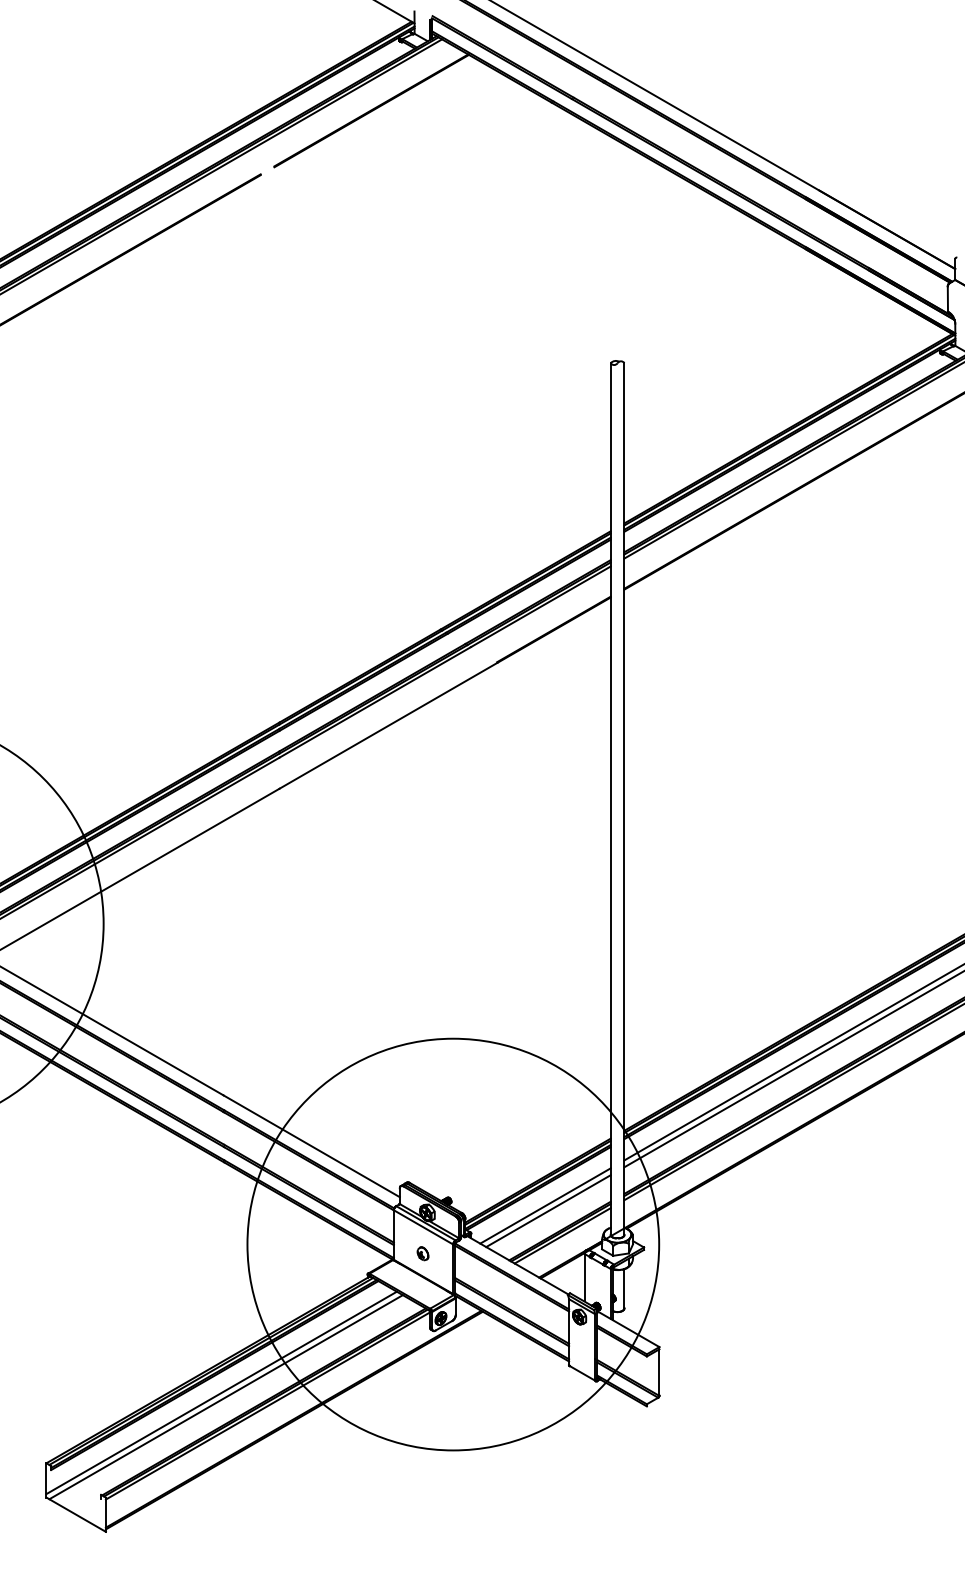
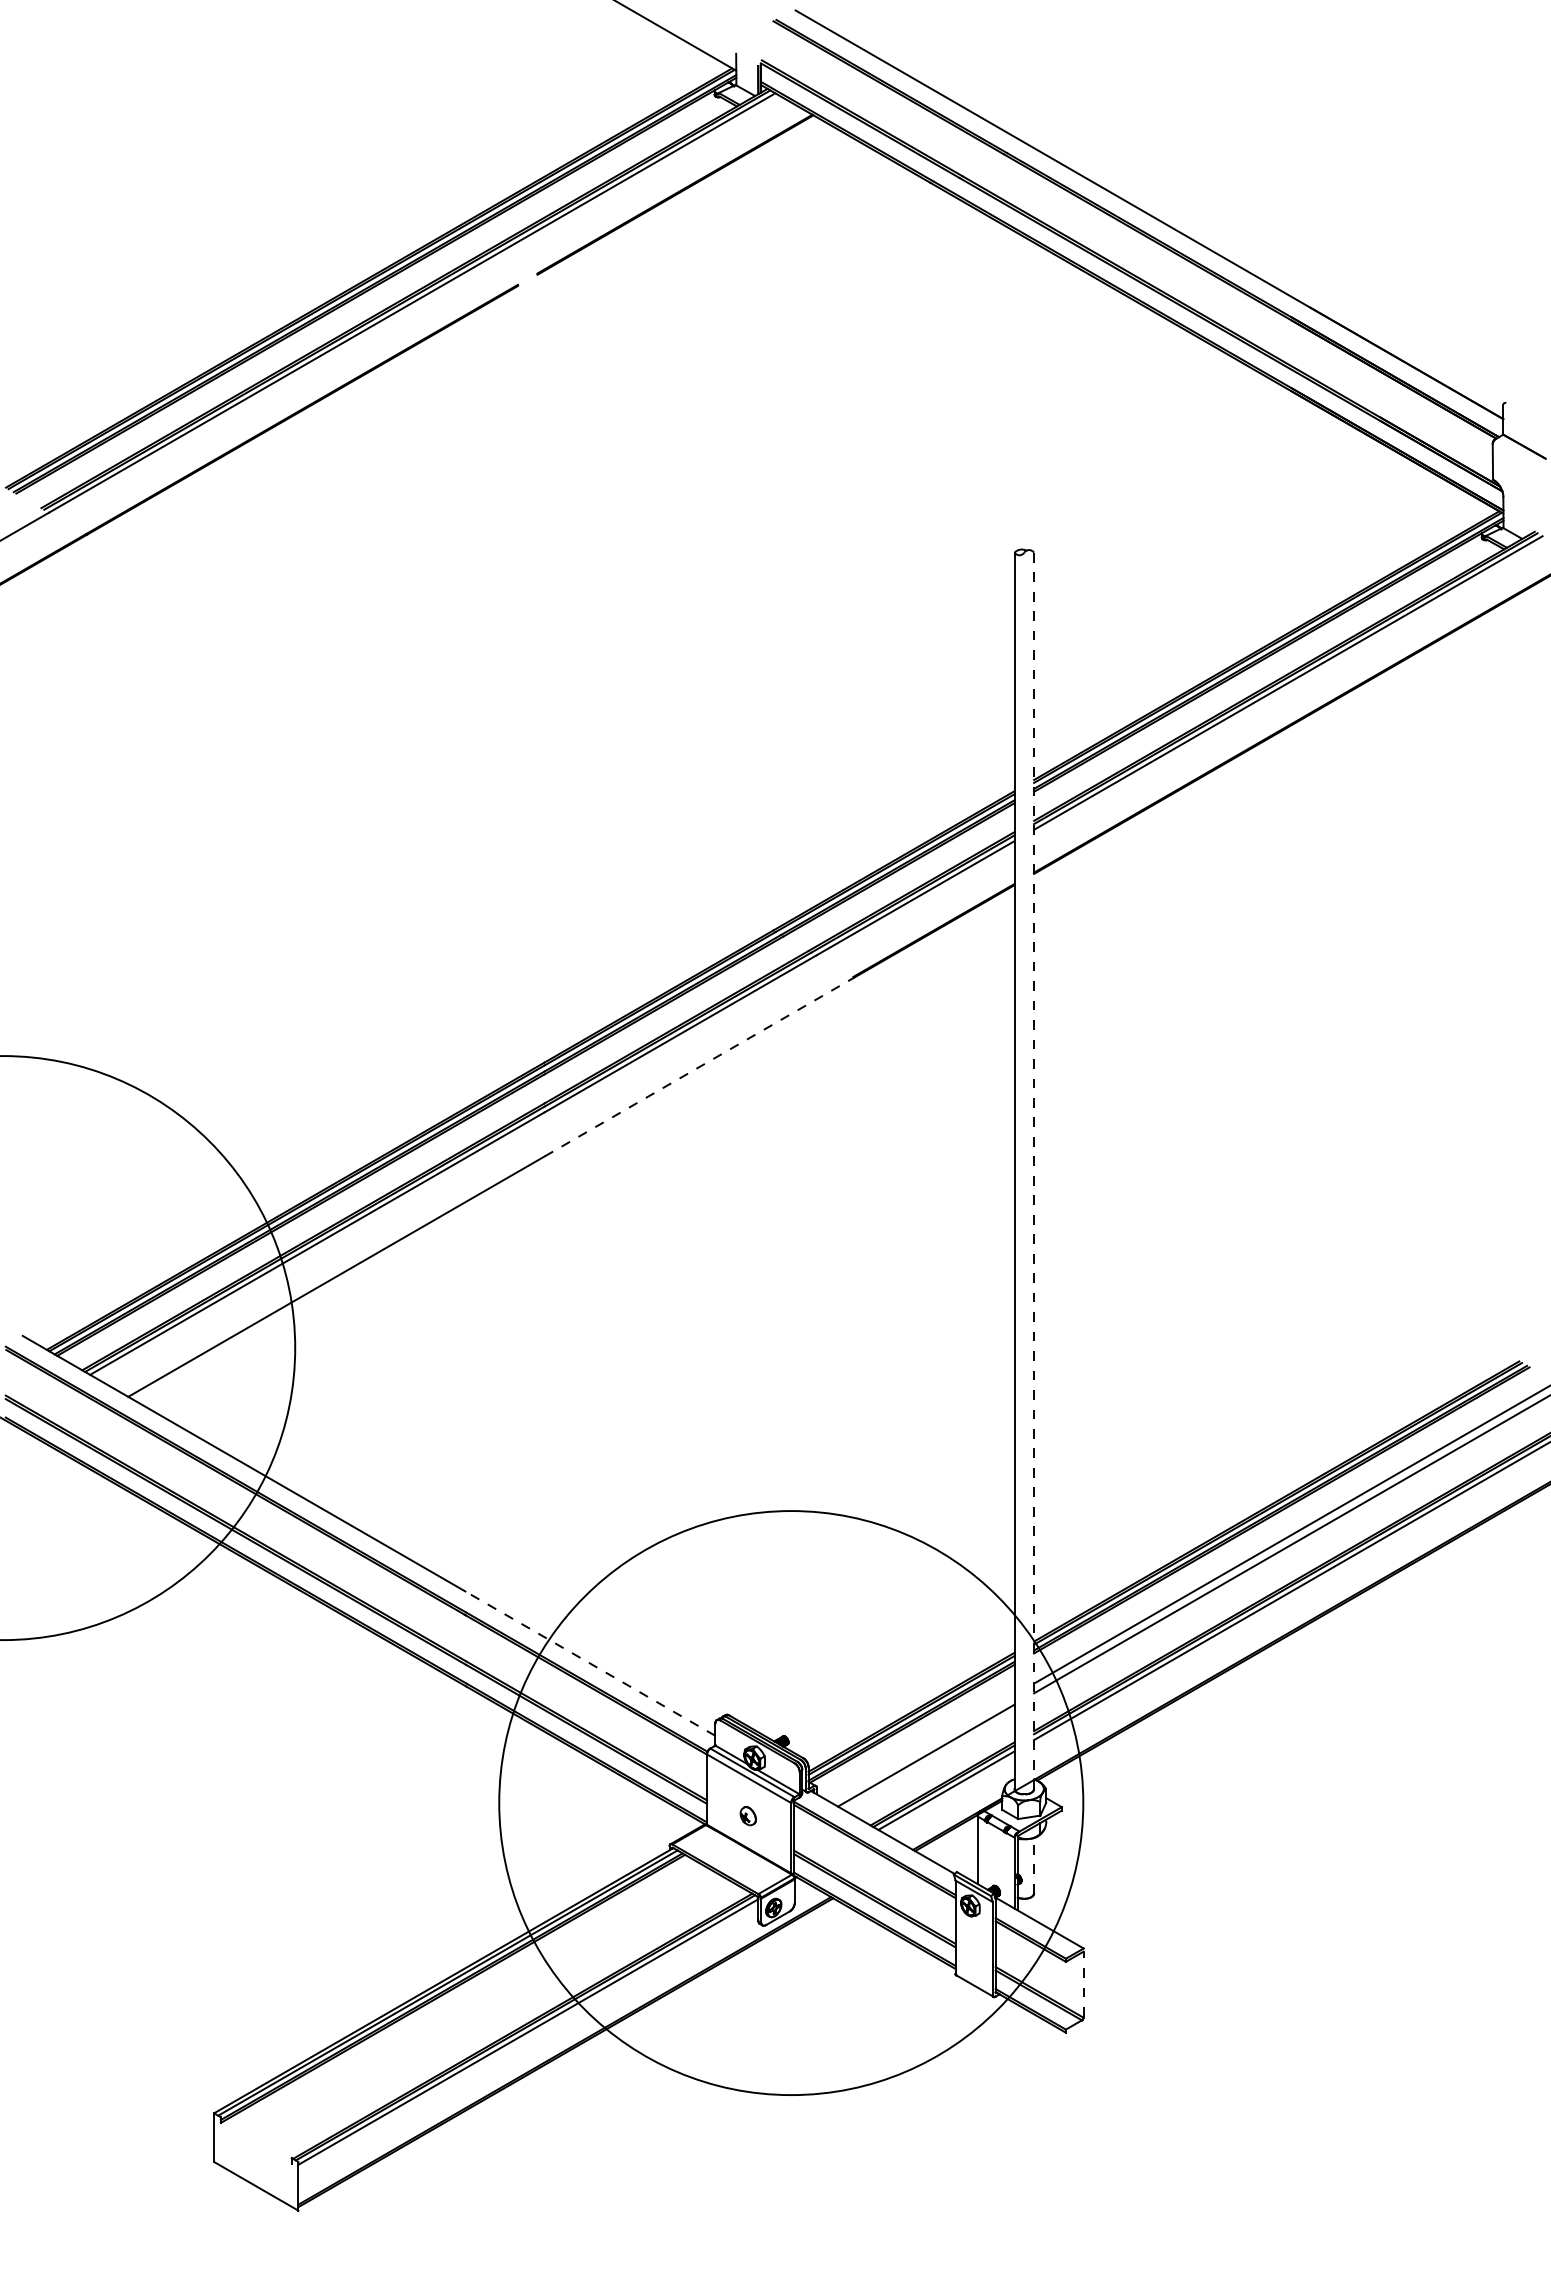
line: (388, 725) -> (699, 1066), solid -> dashed
line: (624, 798) -> (1034, 1170), solid -> dashed
line: (311, 1146) -> (589, 1663), solid -> dashed
line: (545, 1205) -> (921, 1747), removed
line: (624, 1288) -> (1034, 1865), solid -> dashed
line: (659, 1372) -> (1083, 1984), solid -> dashed
line: (221, 1392) -> (462, 2013), removed
line: (225, 1397) -> (468, 2019), removed

